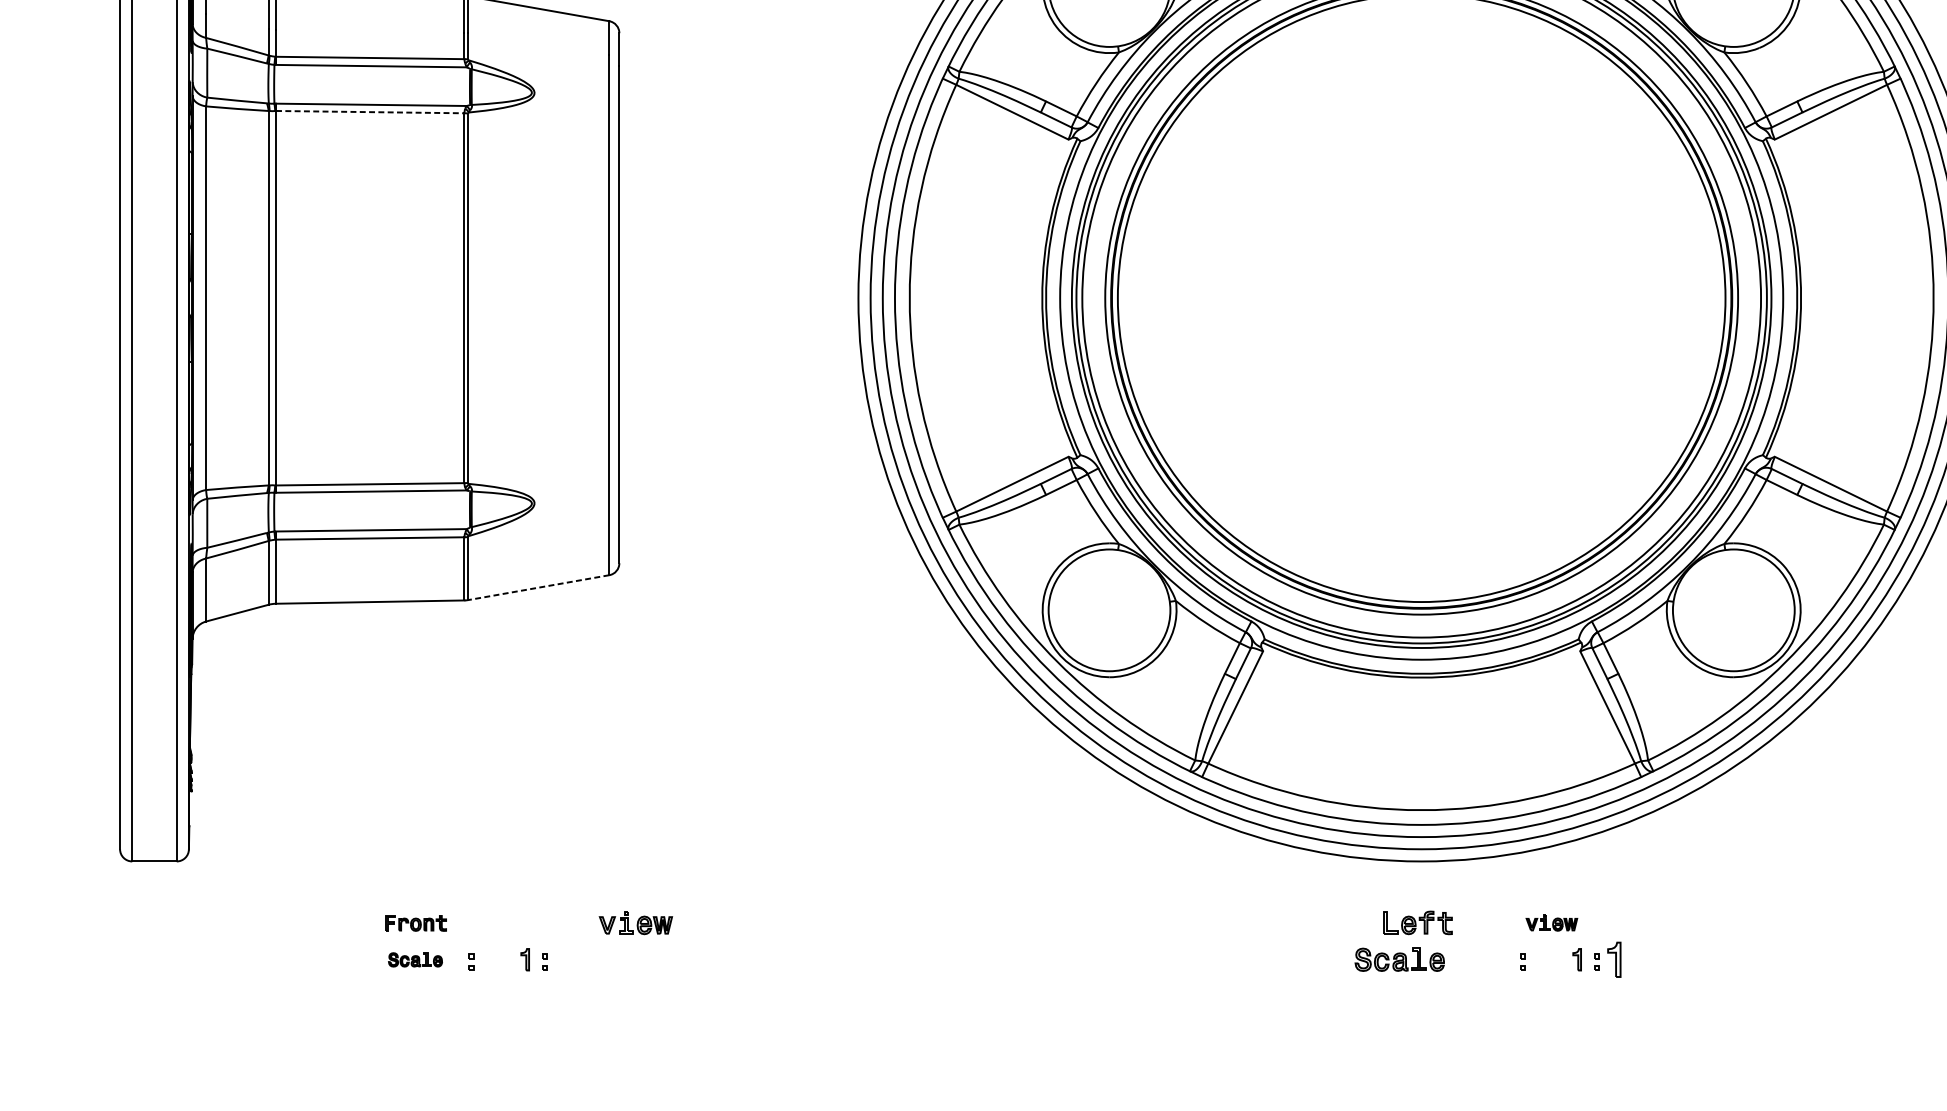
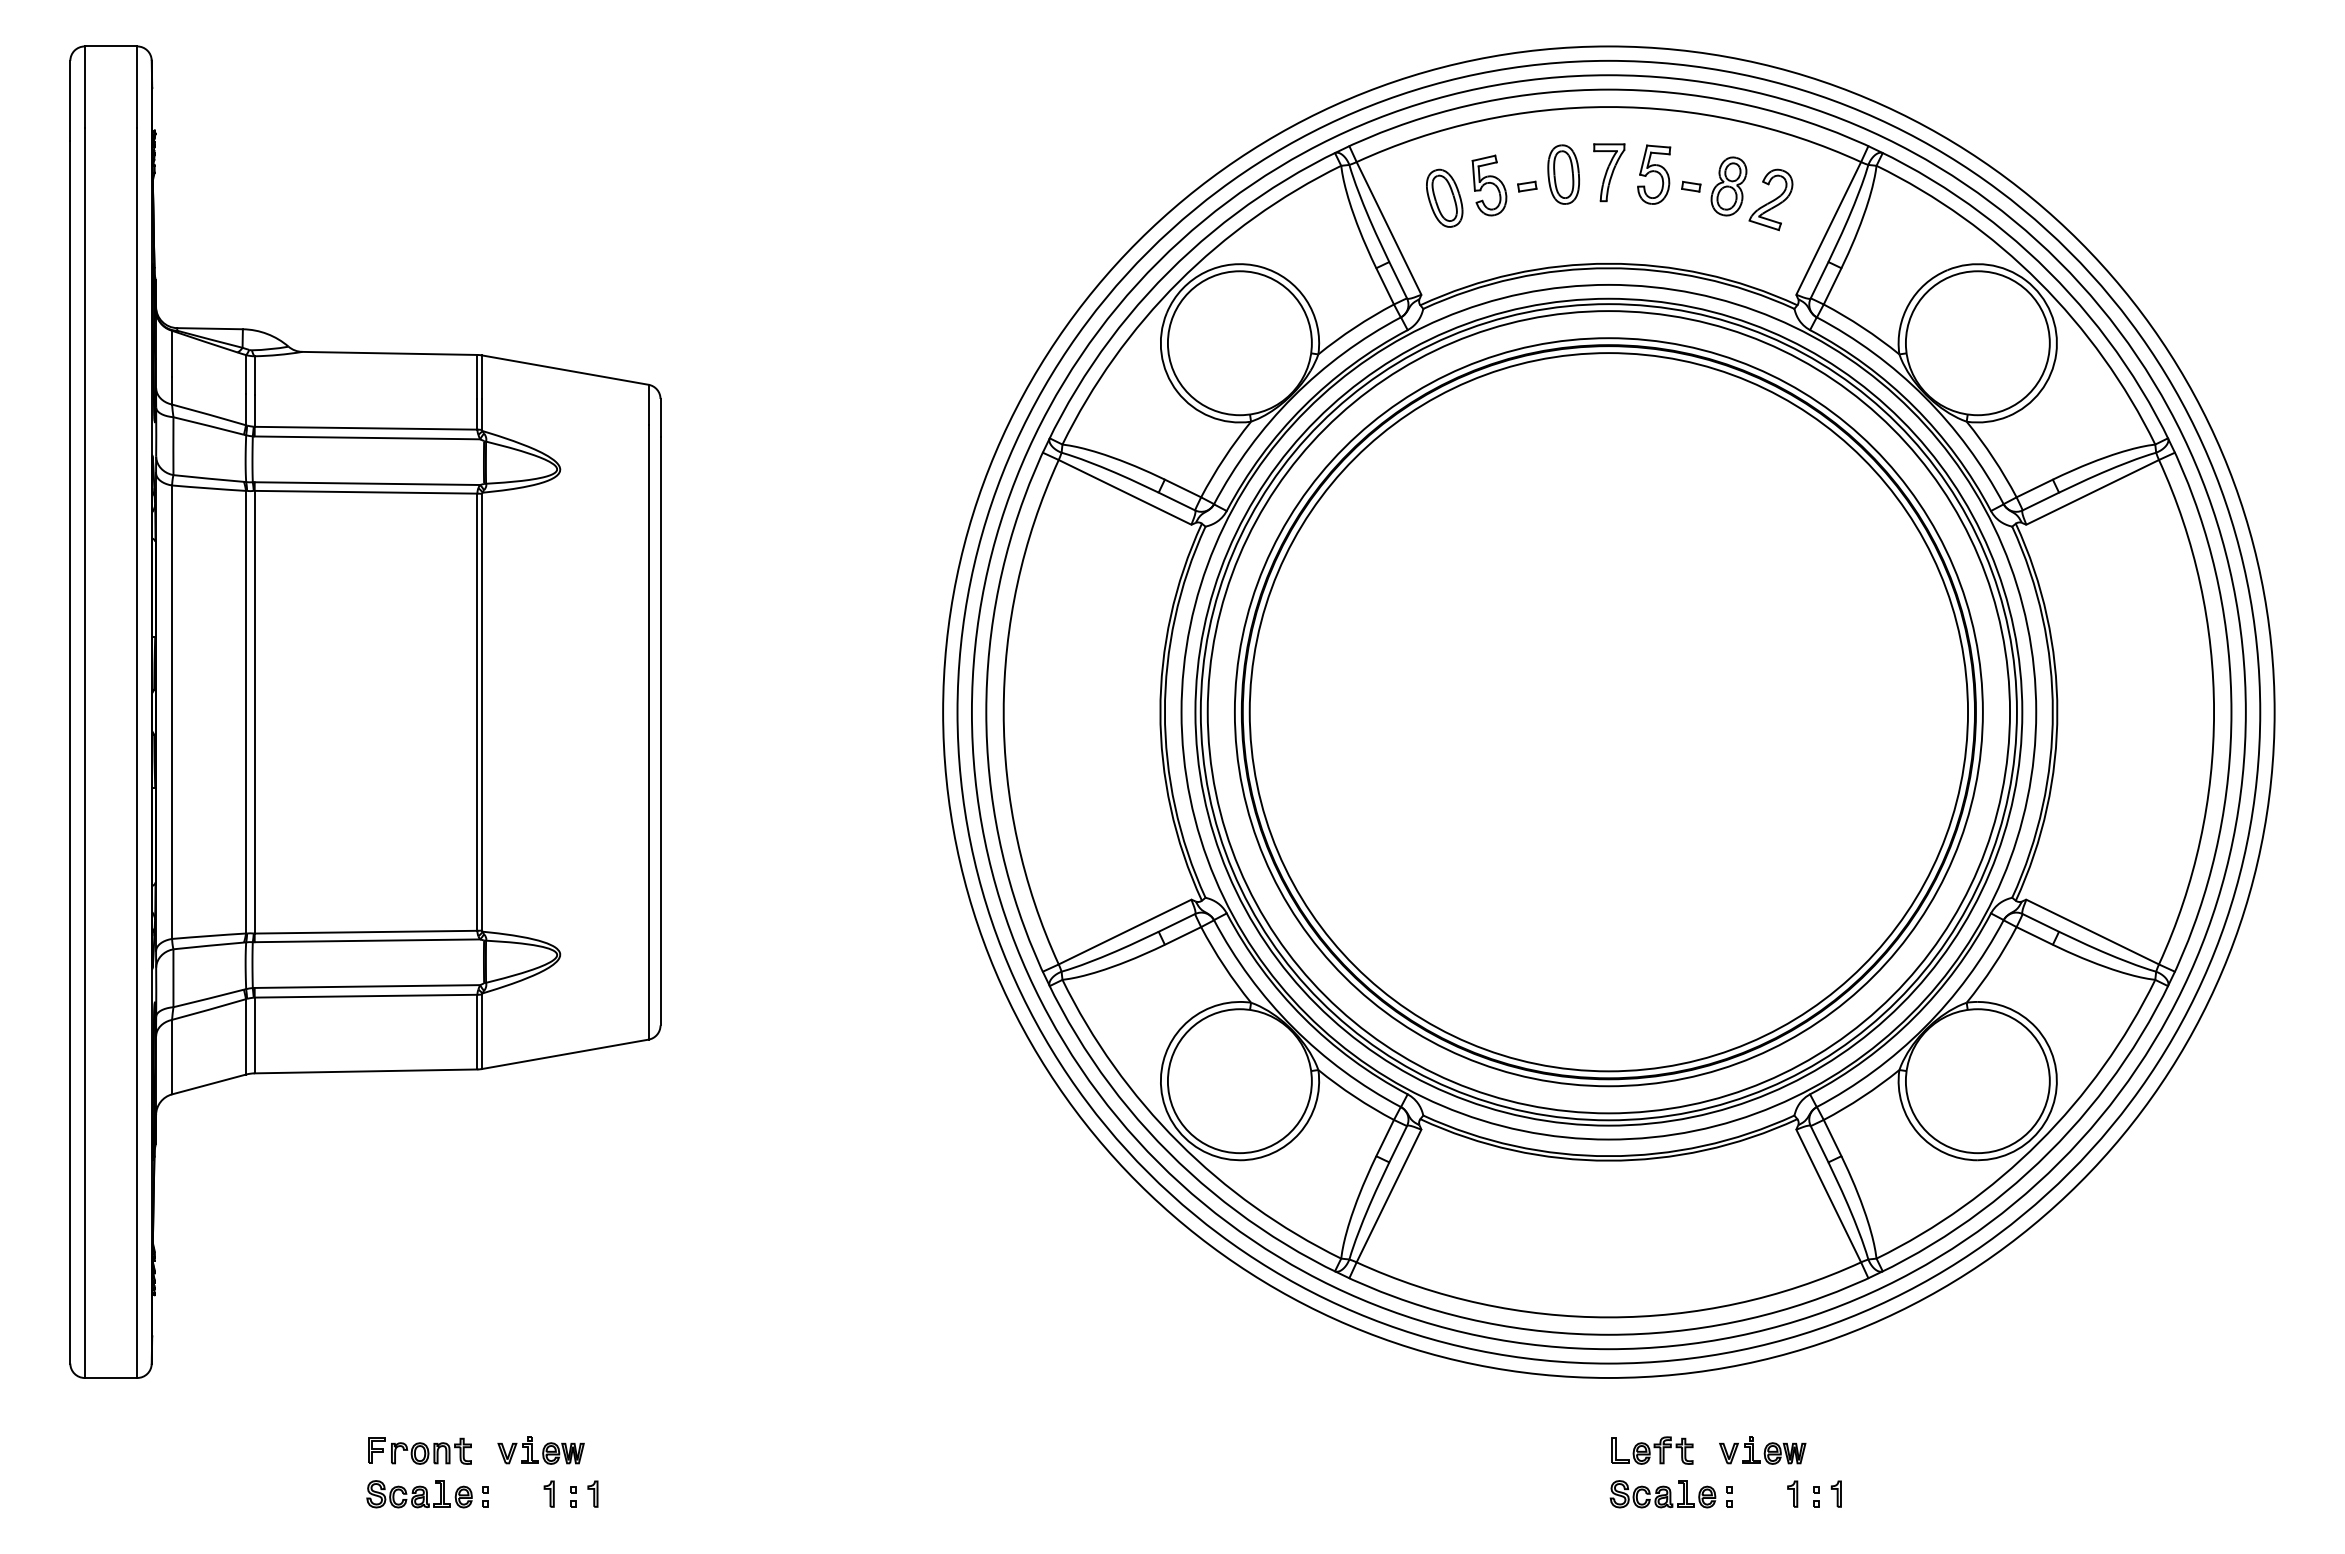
line: (370, 112) -> (366, 492), dashed -> solid
line: (538, 587) -> (565, 1054), dashed -> solid
part: (415, 922) -> (419, 1450), size x1.43
part: (635, 922) -> (540, 1450), moved
part: (1417, 922) -> (1652, 1450), moved
part: (1551, 922) -> (1762, 1450), size x1.43
part: (561, 959) -> (592, 1493), added
part: (1613, 959) -> (1835, 1493), size x0.62
part: (415, 960) -> (419, 1494), size x1.67
part: (1399, 960) -> (1662, 1494), moved

